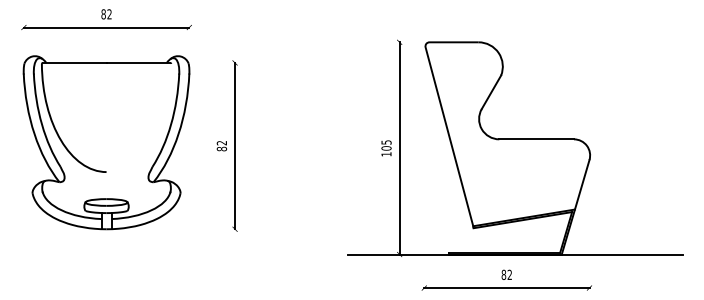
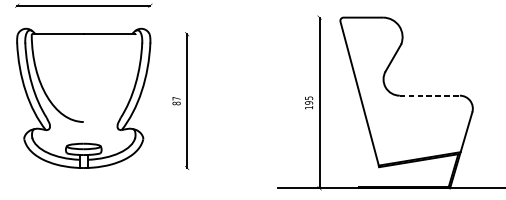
line: (537, 139) -> (430, 95), solid -> dashed
text: (221, 143) -> (176, 99), 82 -> 87
text: (386, 148) -> (309, 103), 105 -> 195

